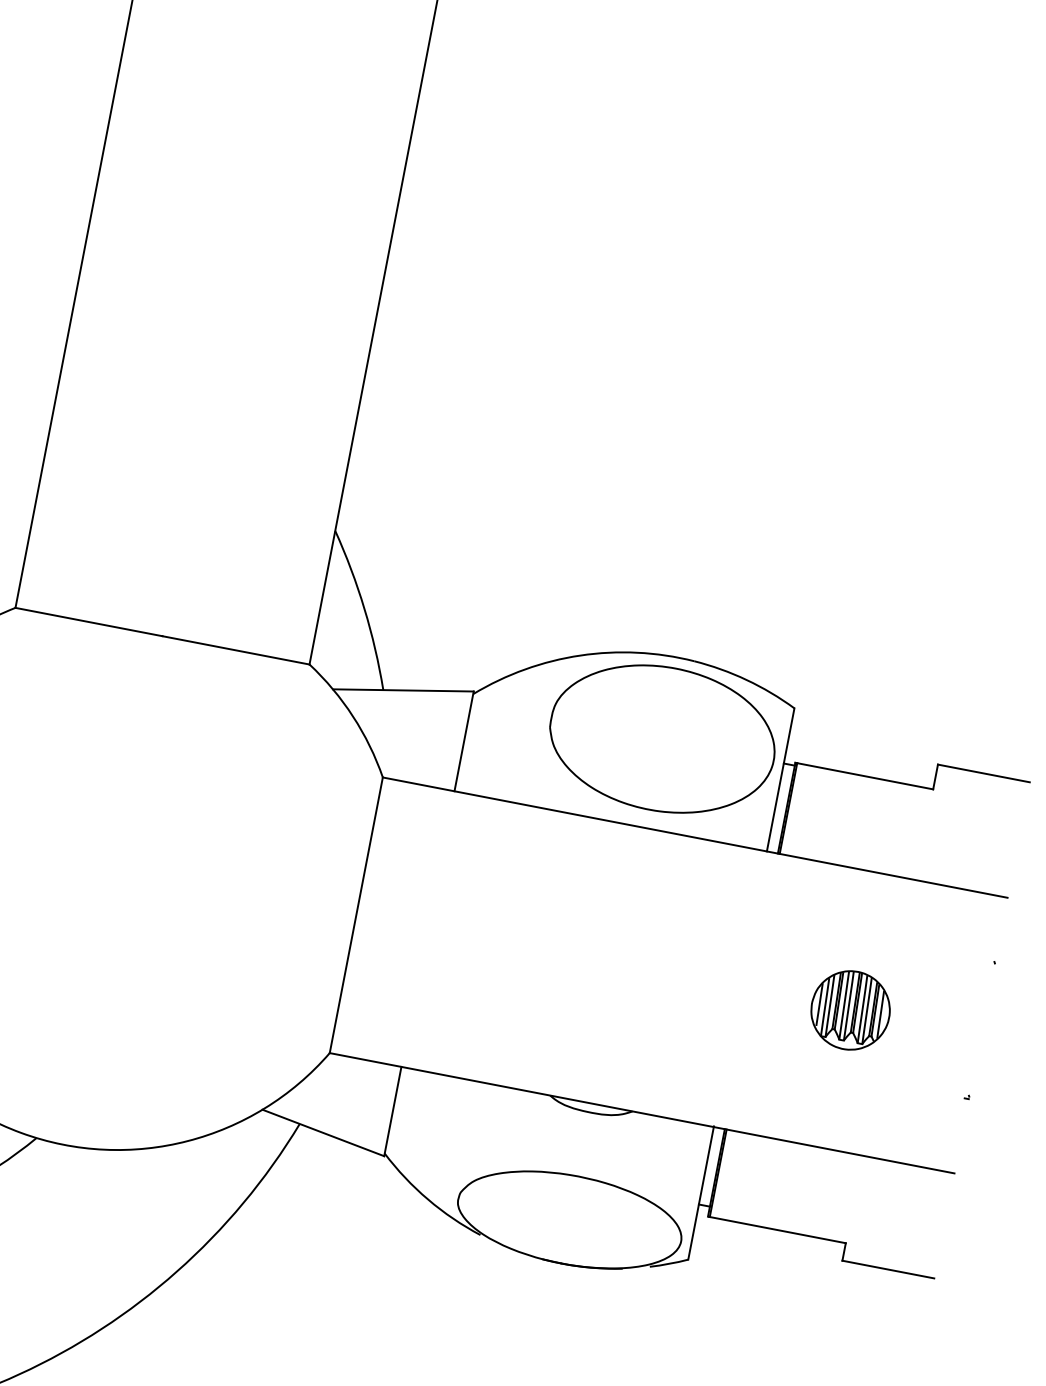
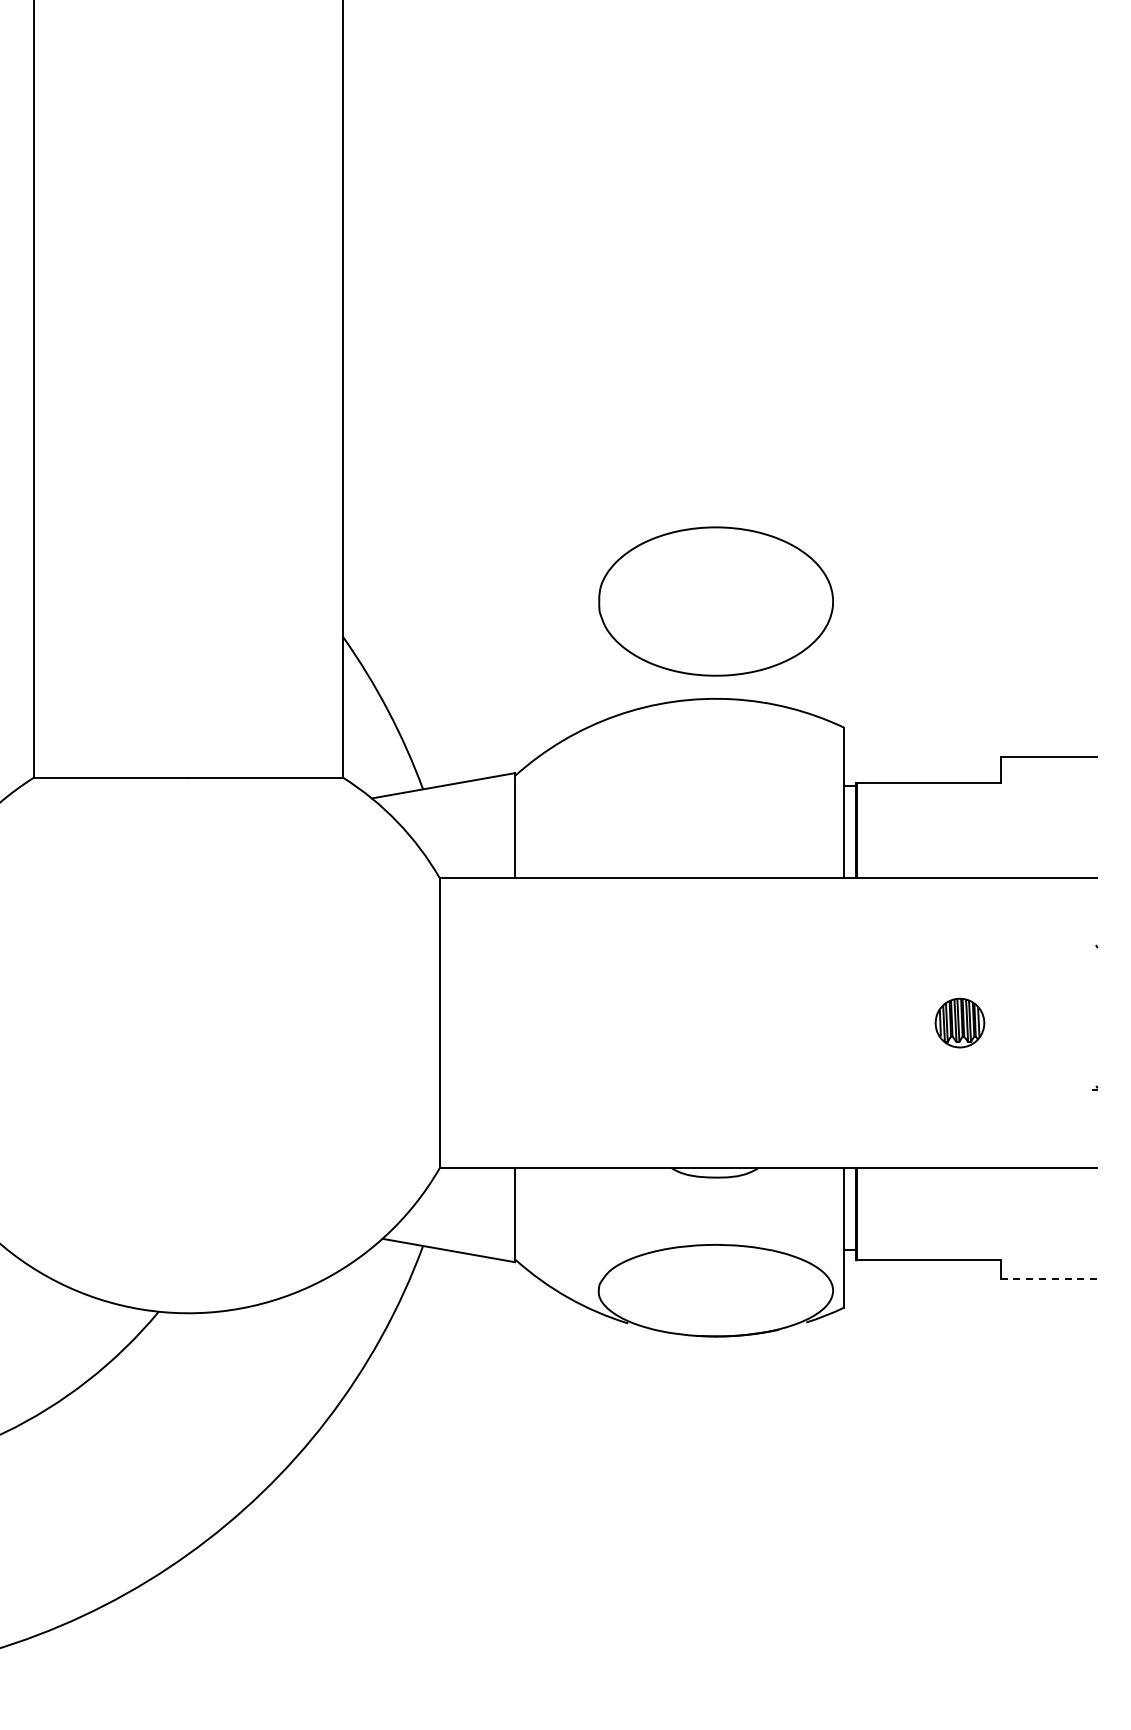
part: (662, 738) -> (715, 601), moved
part: (850, 1009) -> (959, 1022), size x0.6
line: (888, 1269) -> (1049, 1278), solid -> dashed

